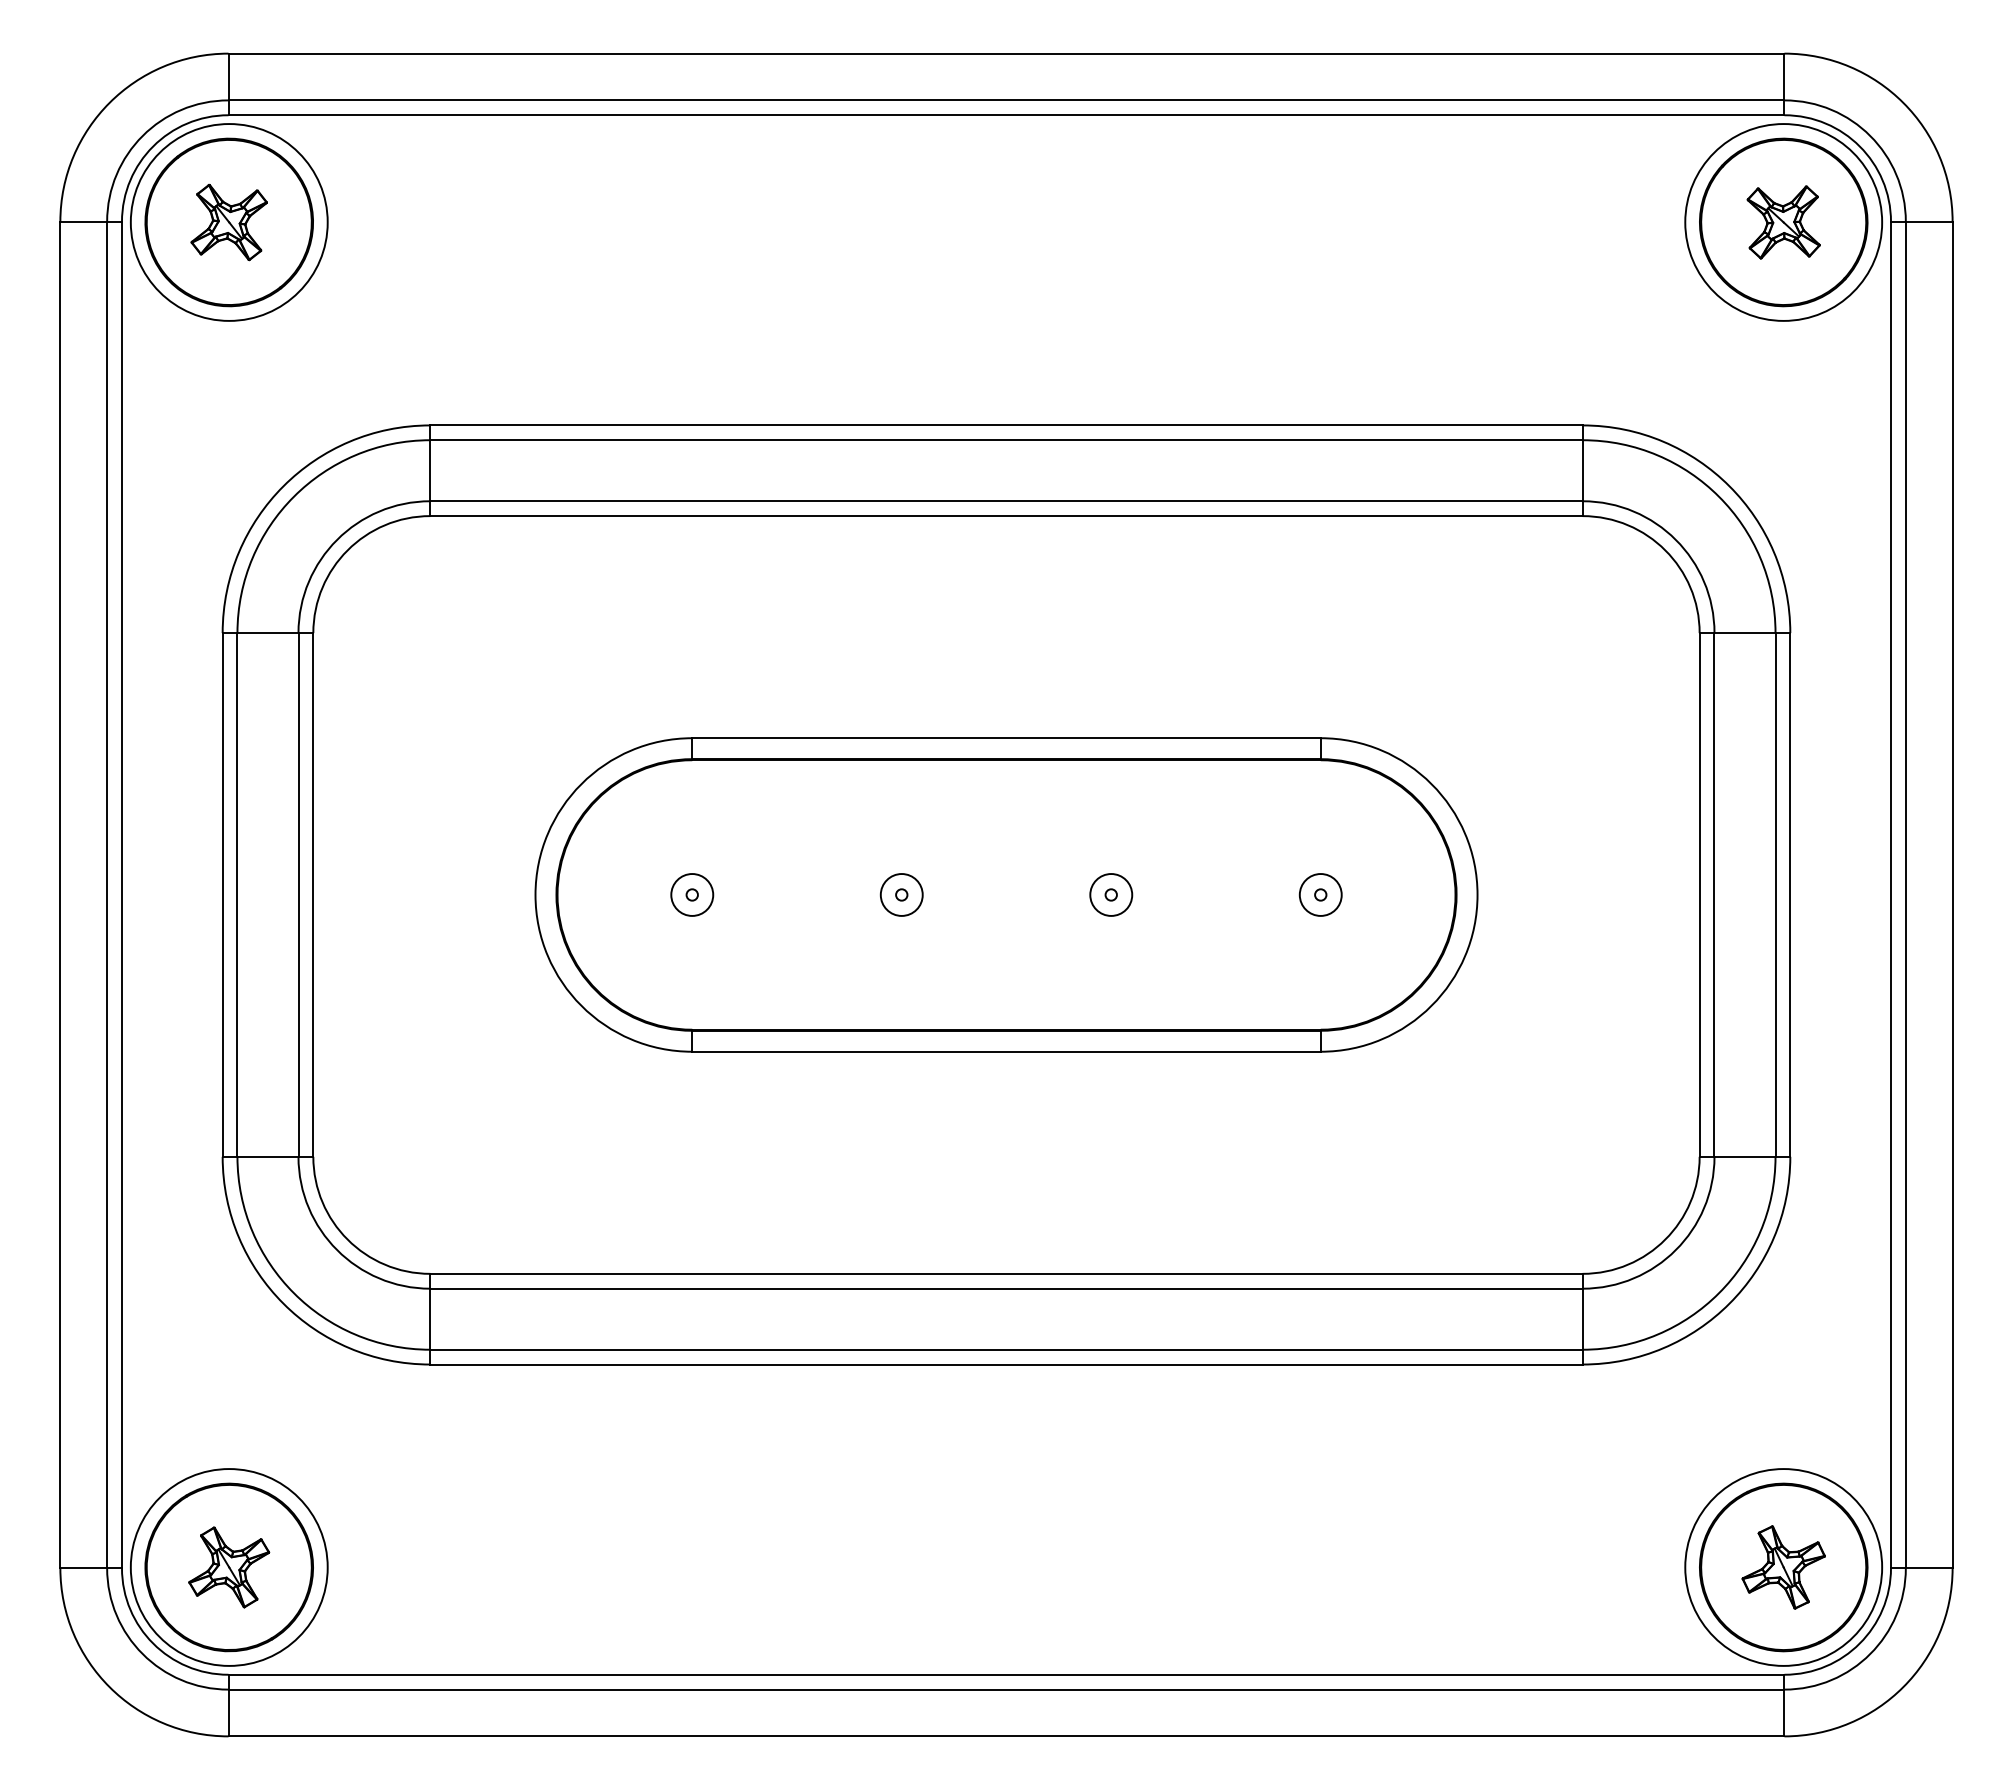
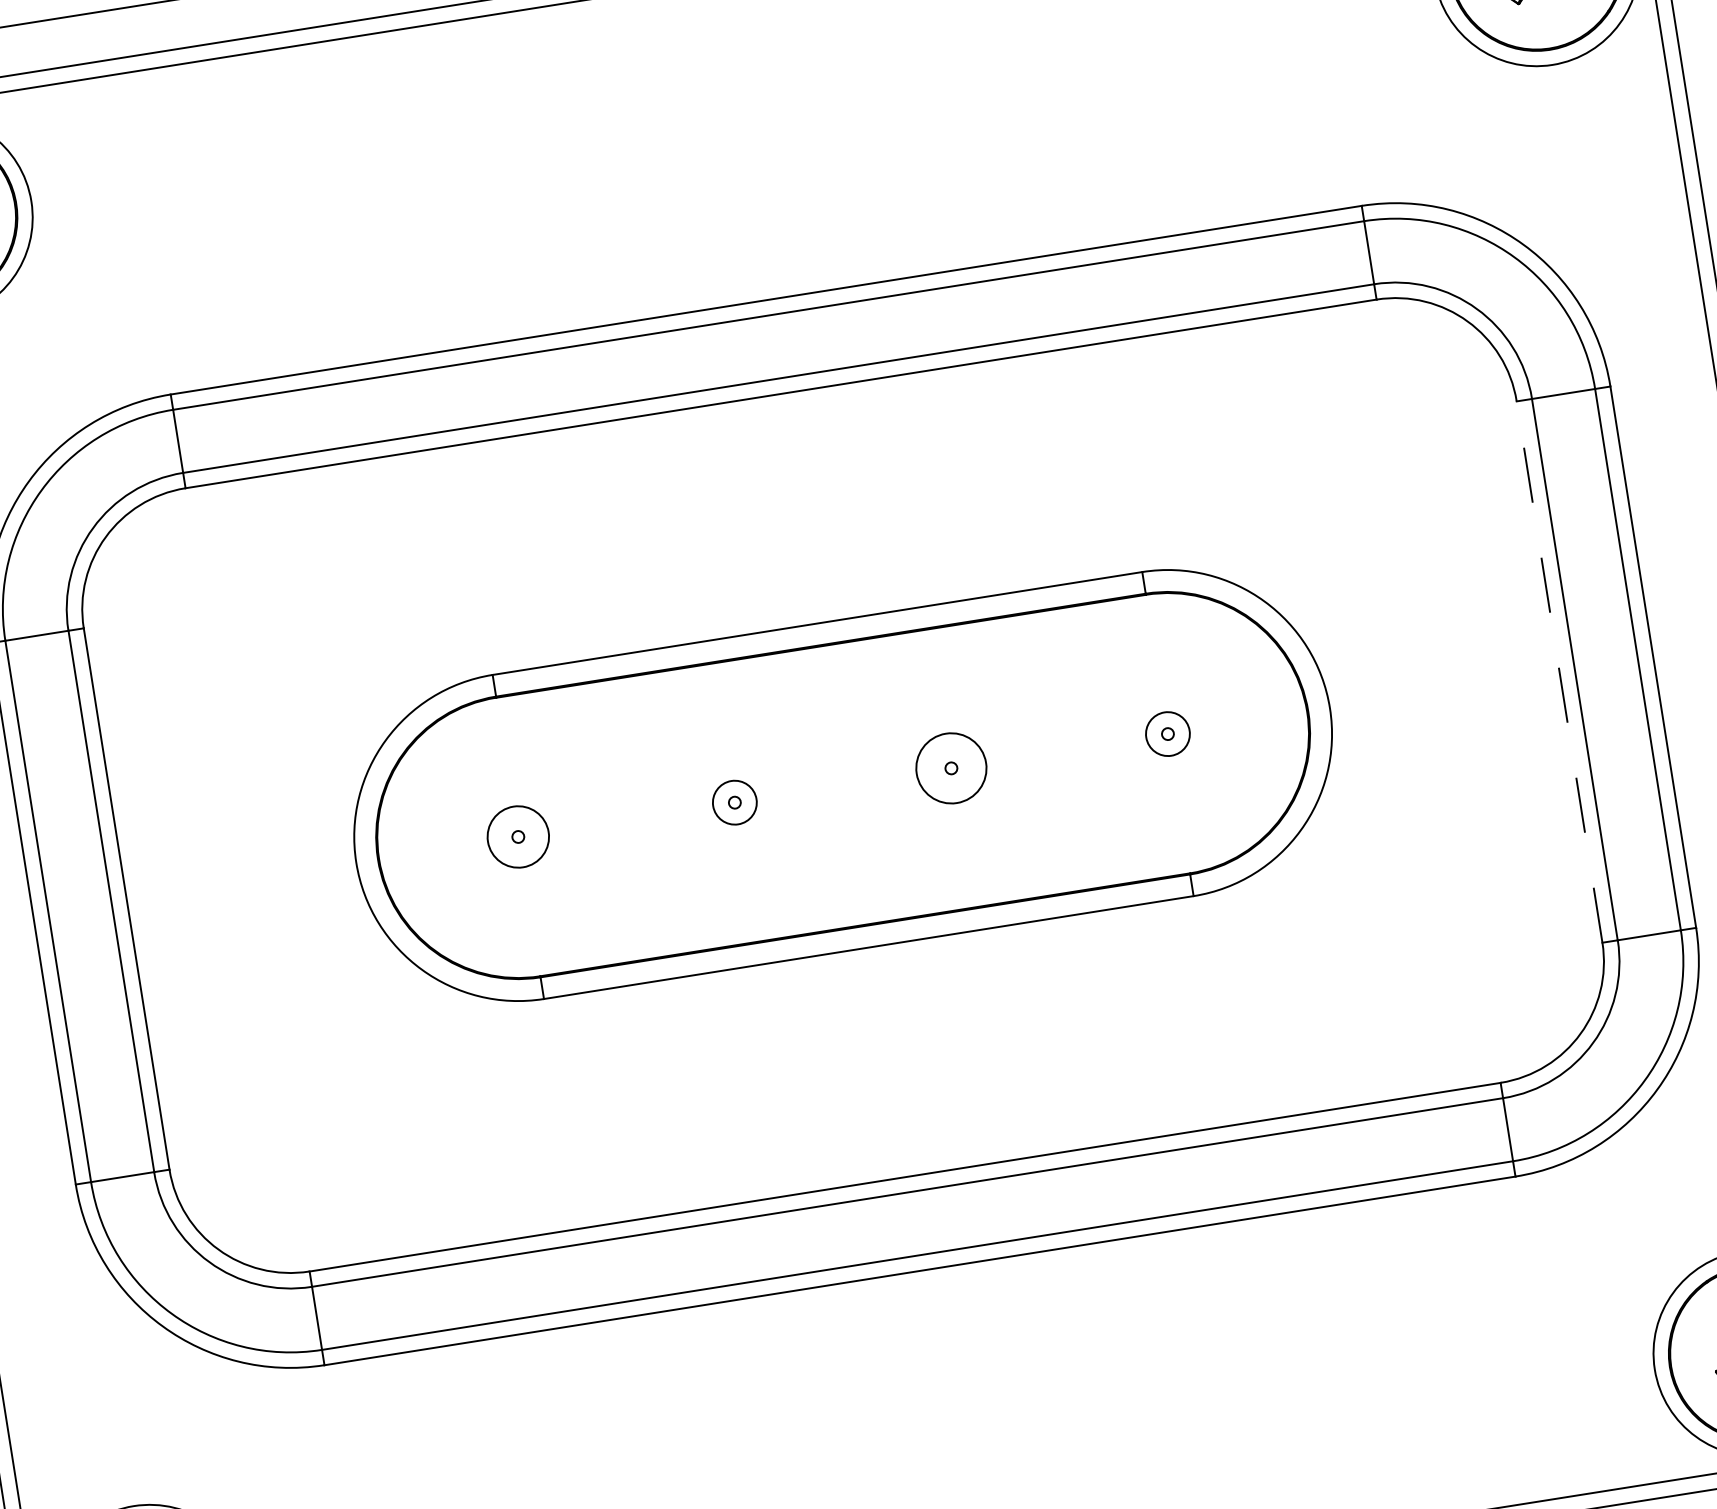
circle: (692, 894) -> (518, 836), size x1.4
circle: (1111, 894) -> (951, 767), size x1.6
line: (1699, 894) -> (1559, 671), solid -> dashed

